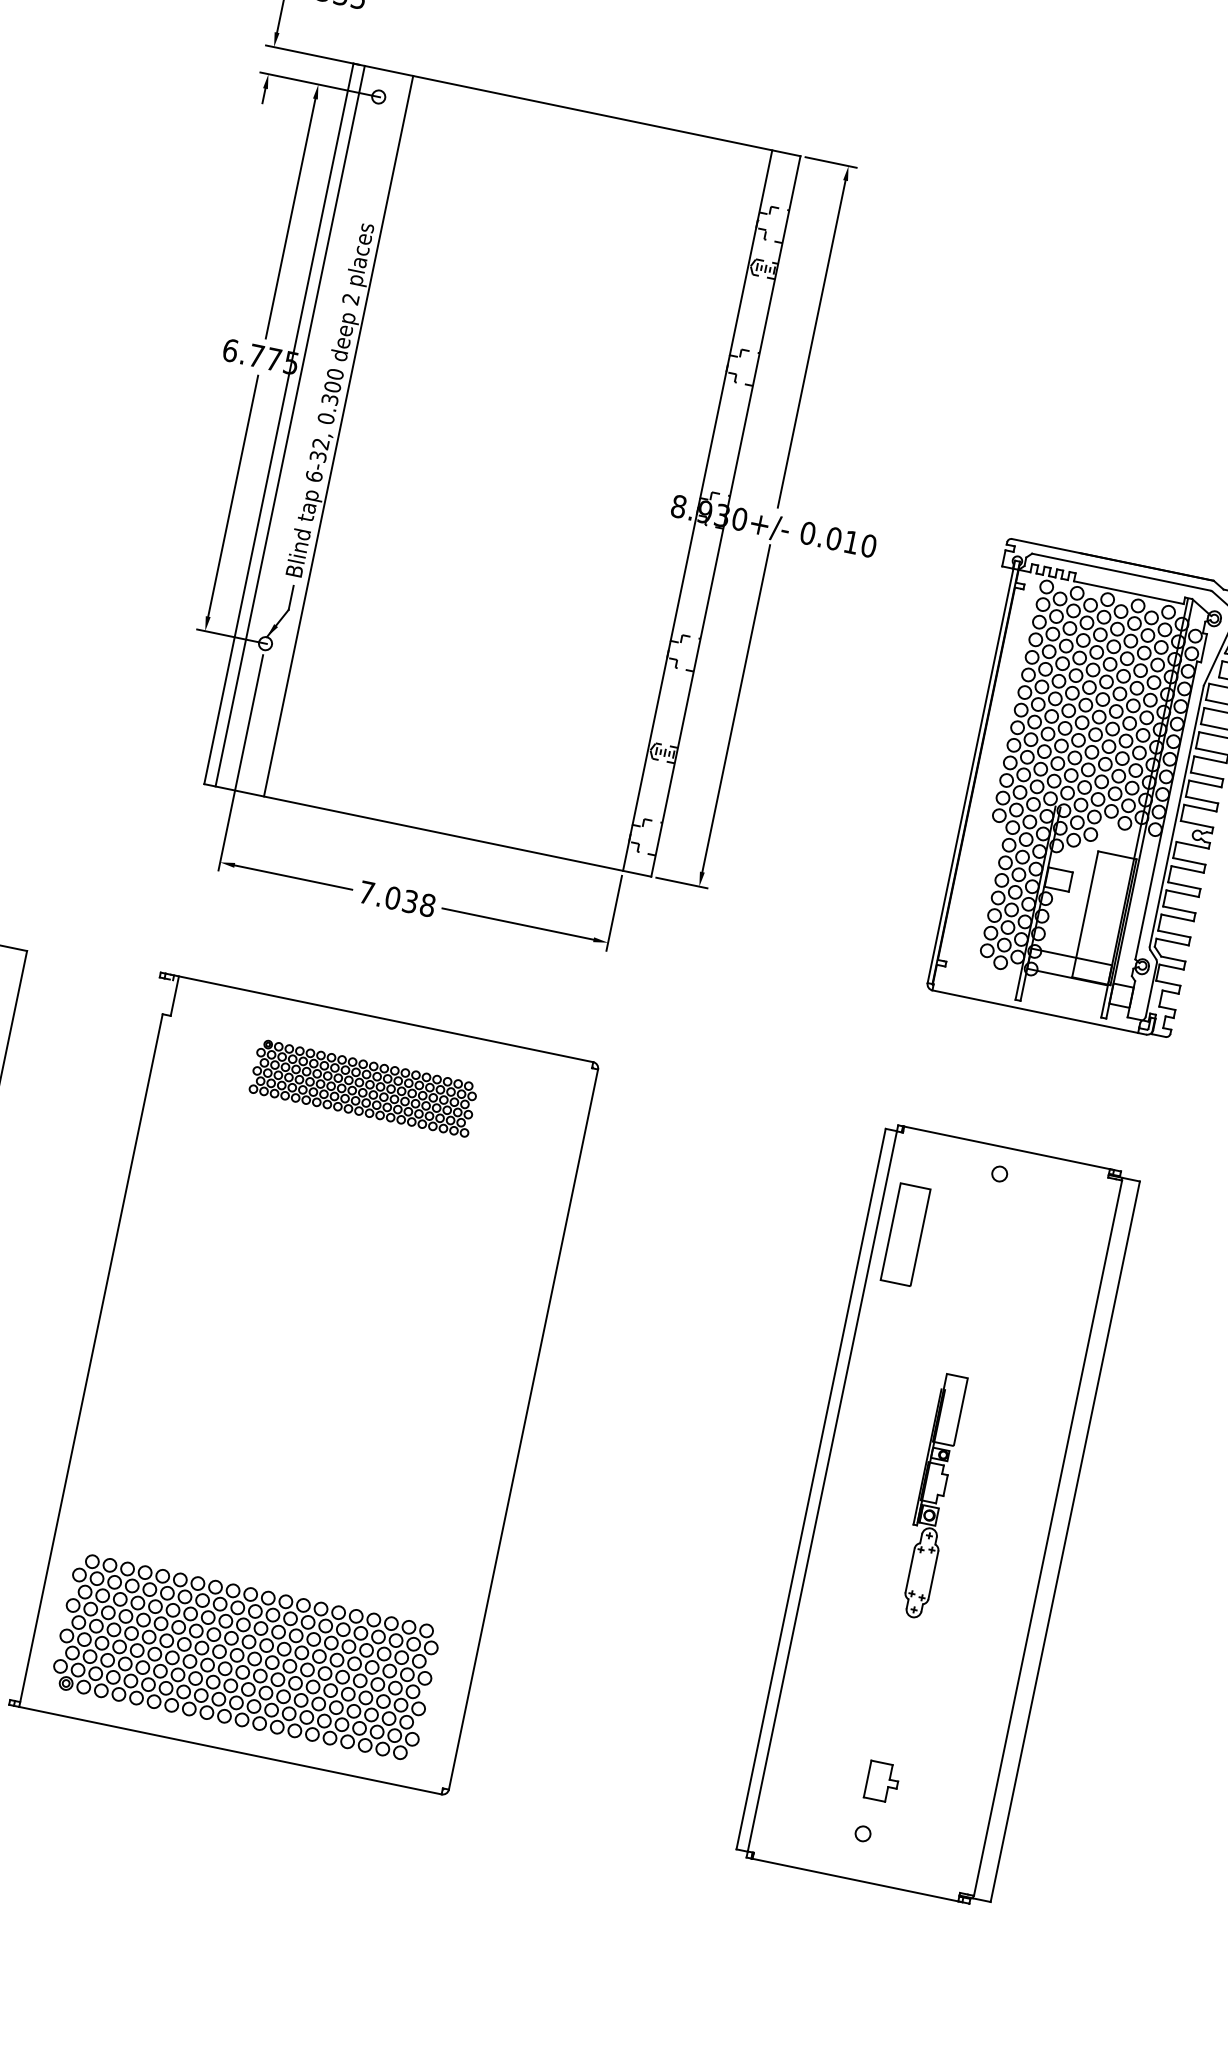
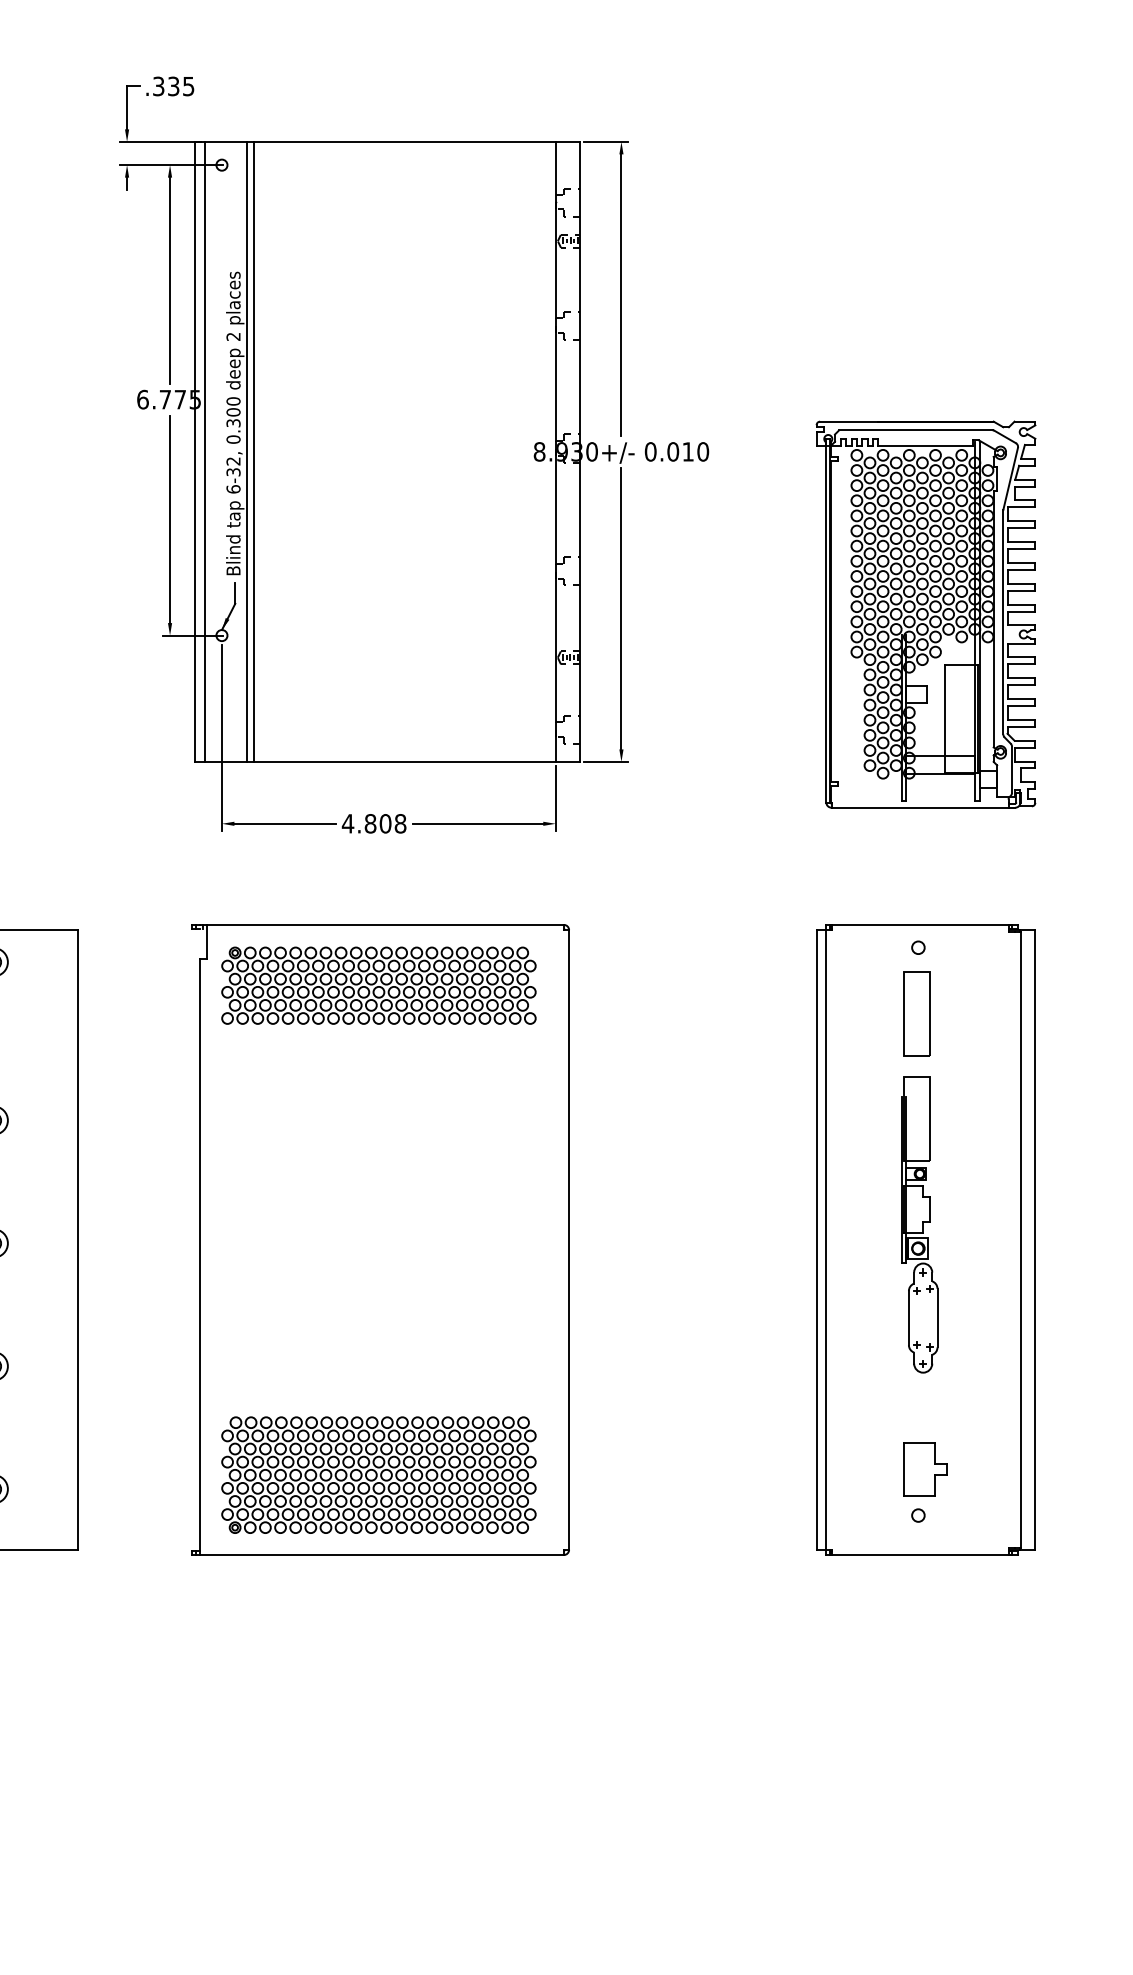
line: (346, 437) -> (253, 451), added
text: (388, 896) -> (366, 823), 7.038 -> 4.808
part: (363, 1087) -> (378, 985), size x1.67
part: (904, 1234) -> (916, 1013), moved
part: (934, 1495) -> (919, 1224), size x1.43
part: (882, 1782) -> (925, 1469), size x1.67

